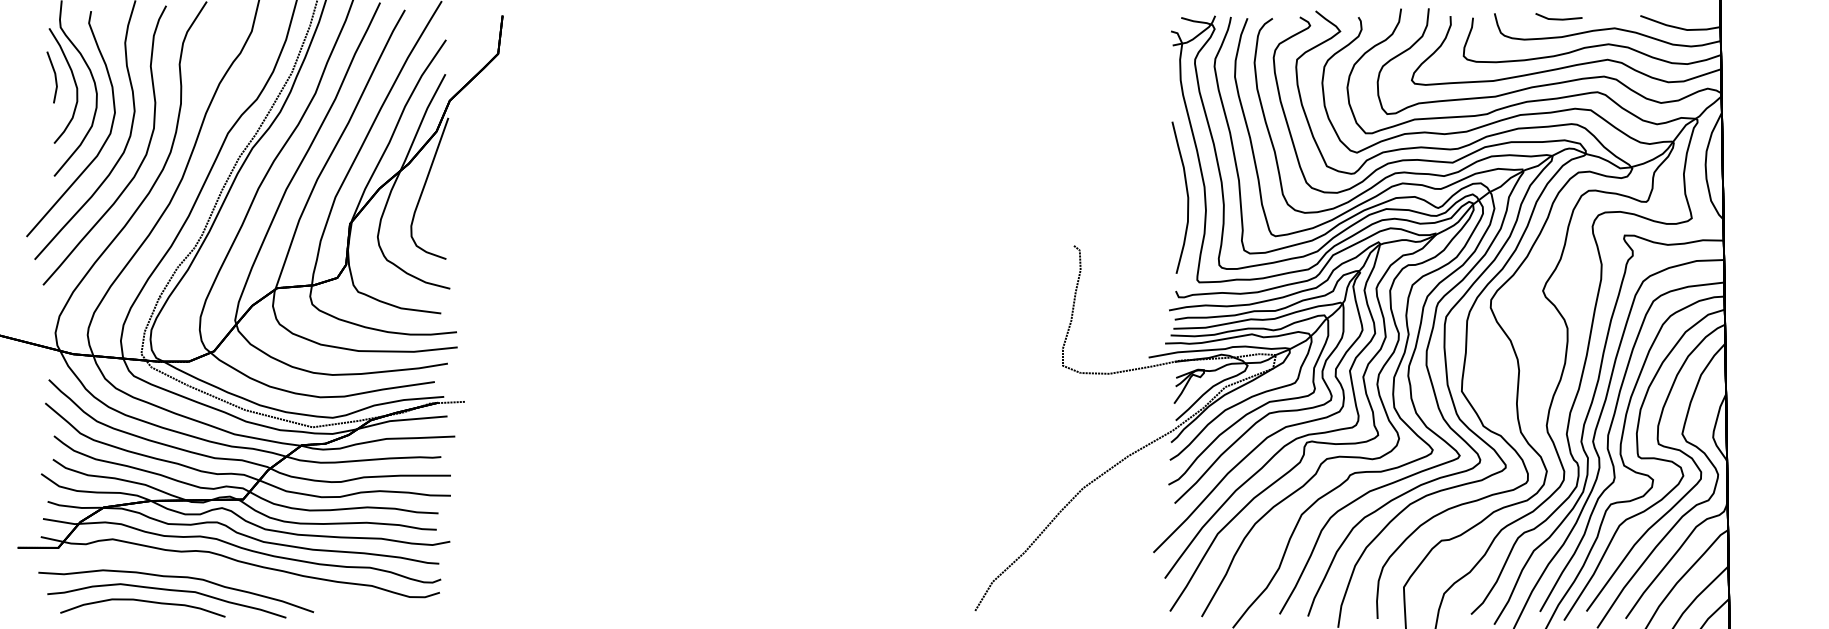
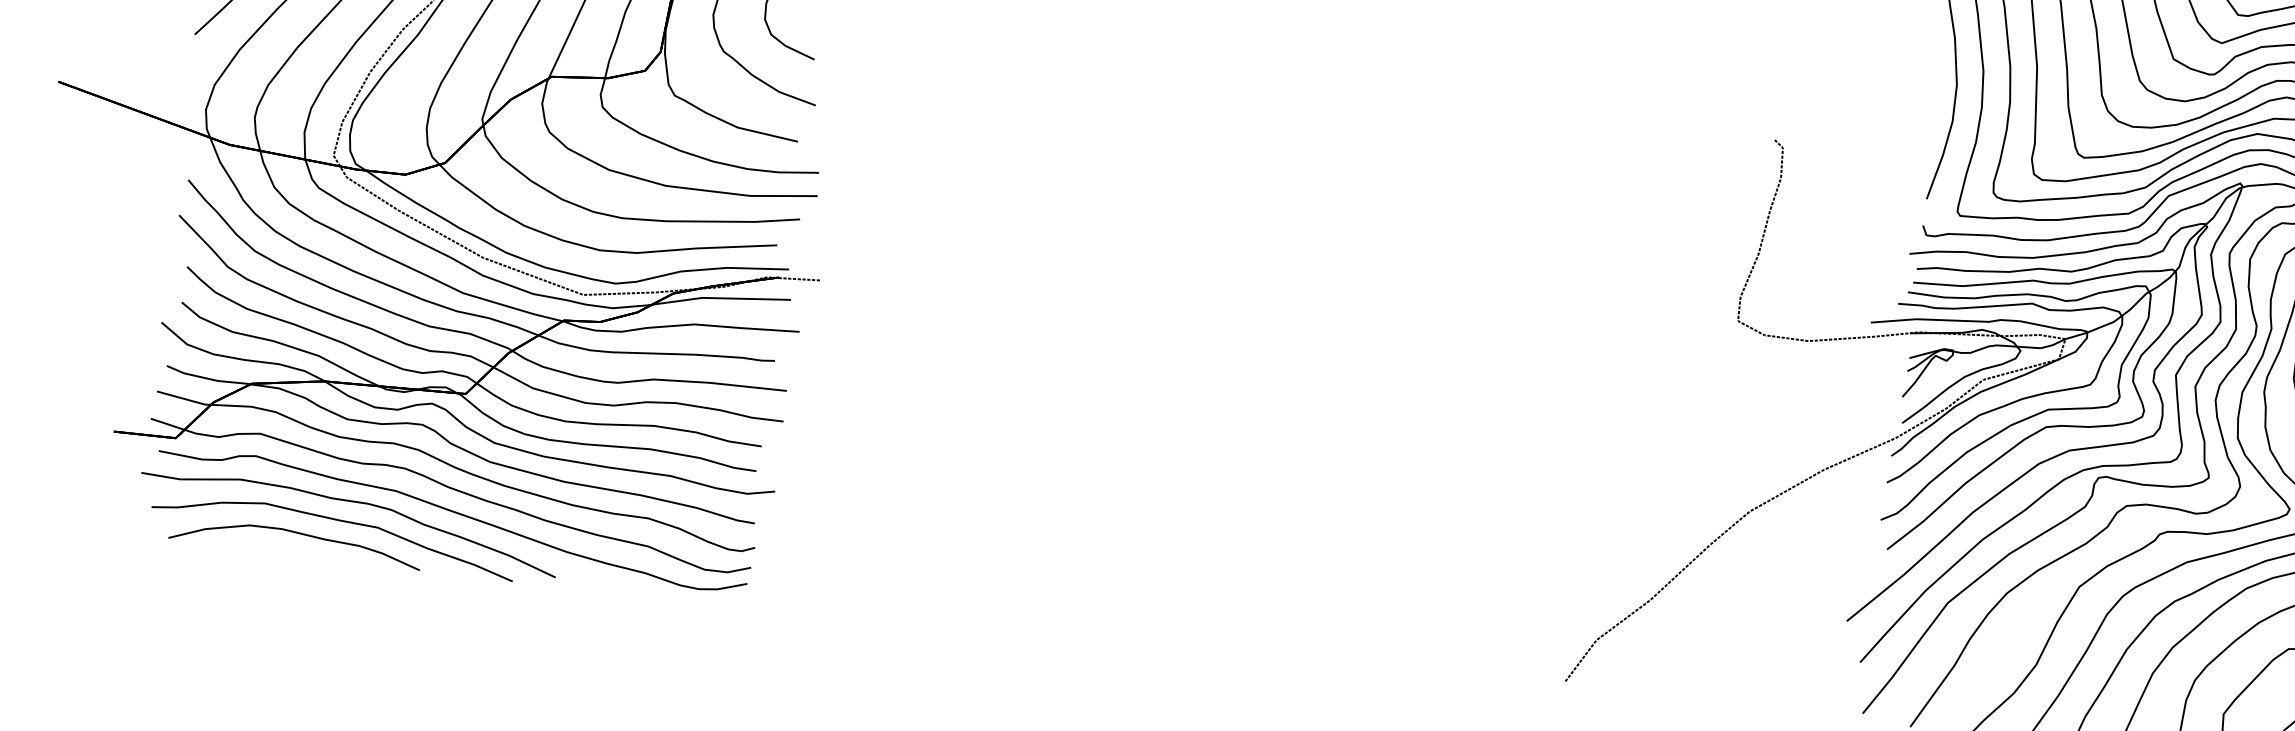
part: (243, 581) -> (453, 519), added

